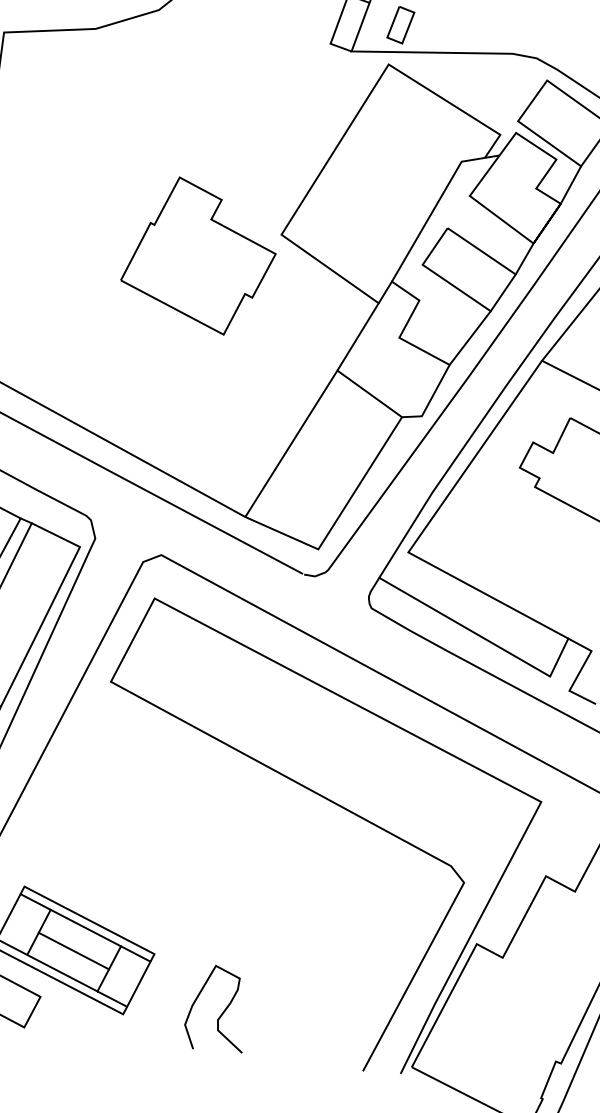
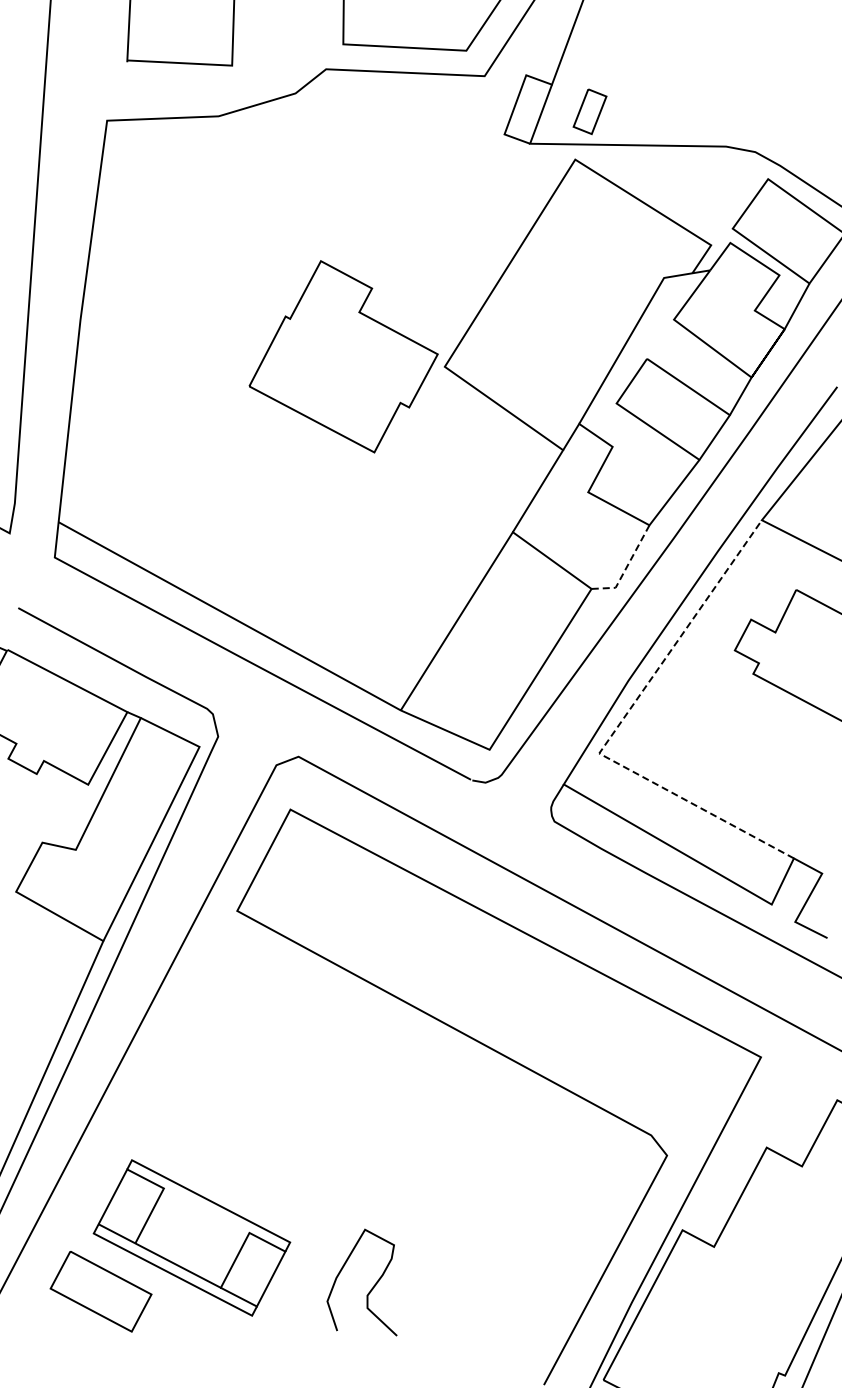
part: (198, 255) -> (343, 356), moved
line: (430, 399) -> (626, 567), solid -> dashed
line: (422, 531) -> (616, 728), solid -> dashed
line: (85, 927) -> (206, 1210), removed
line: (73, 950) -> (191, 1238), removed
curve: (220, 1014) -> (370, 1289), moved

